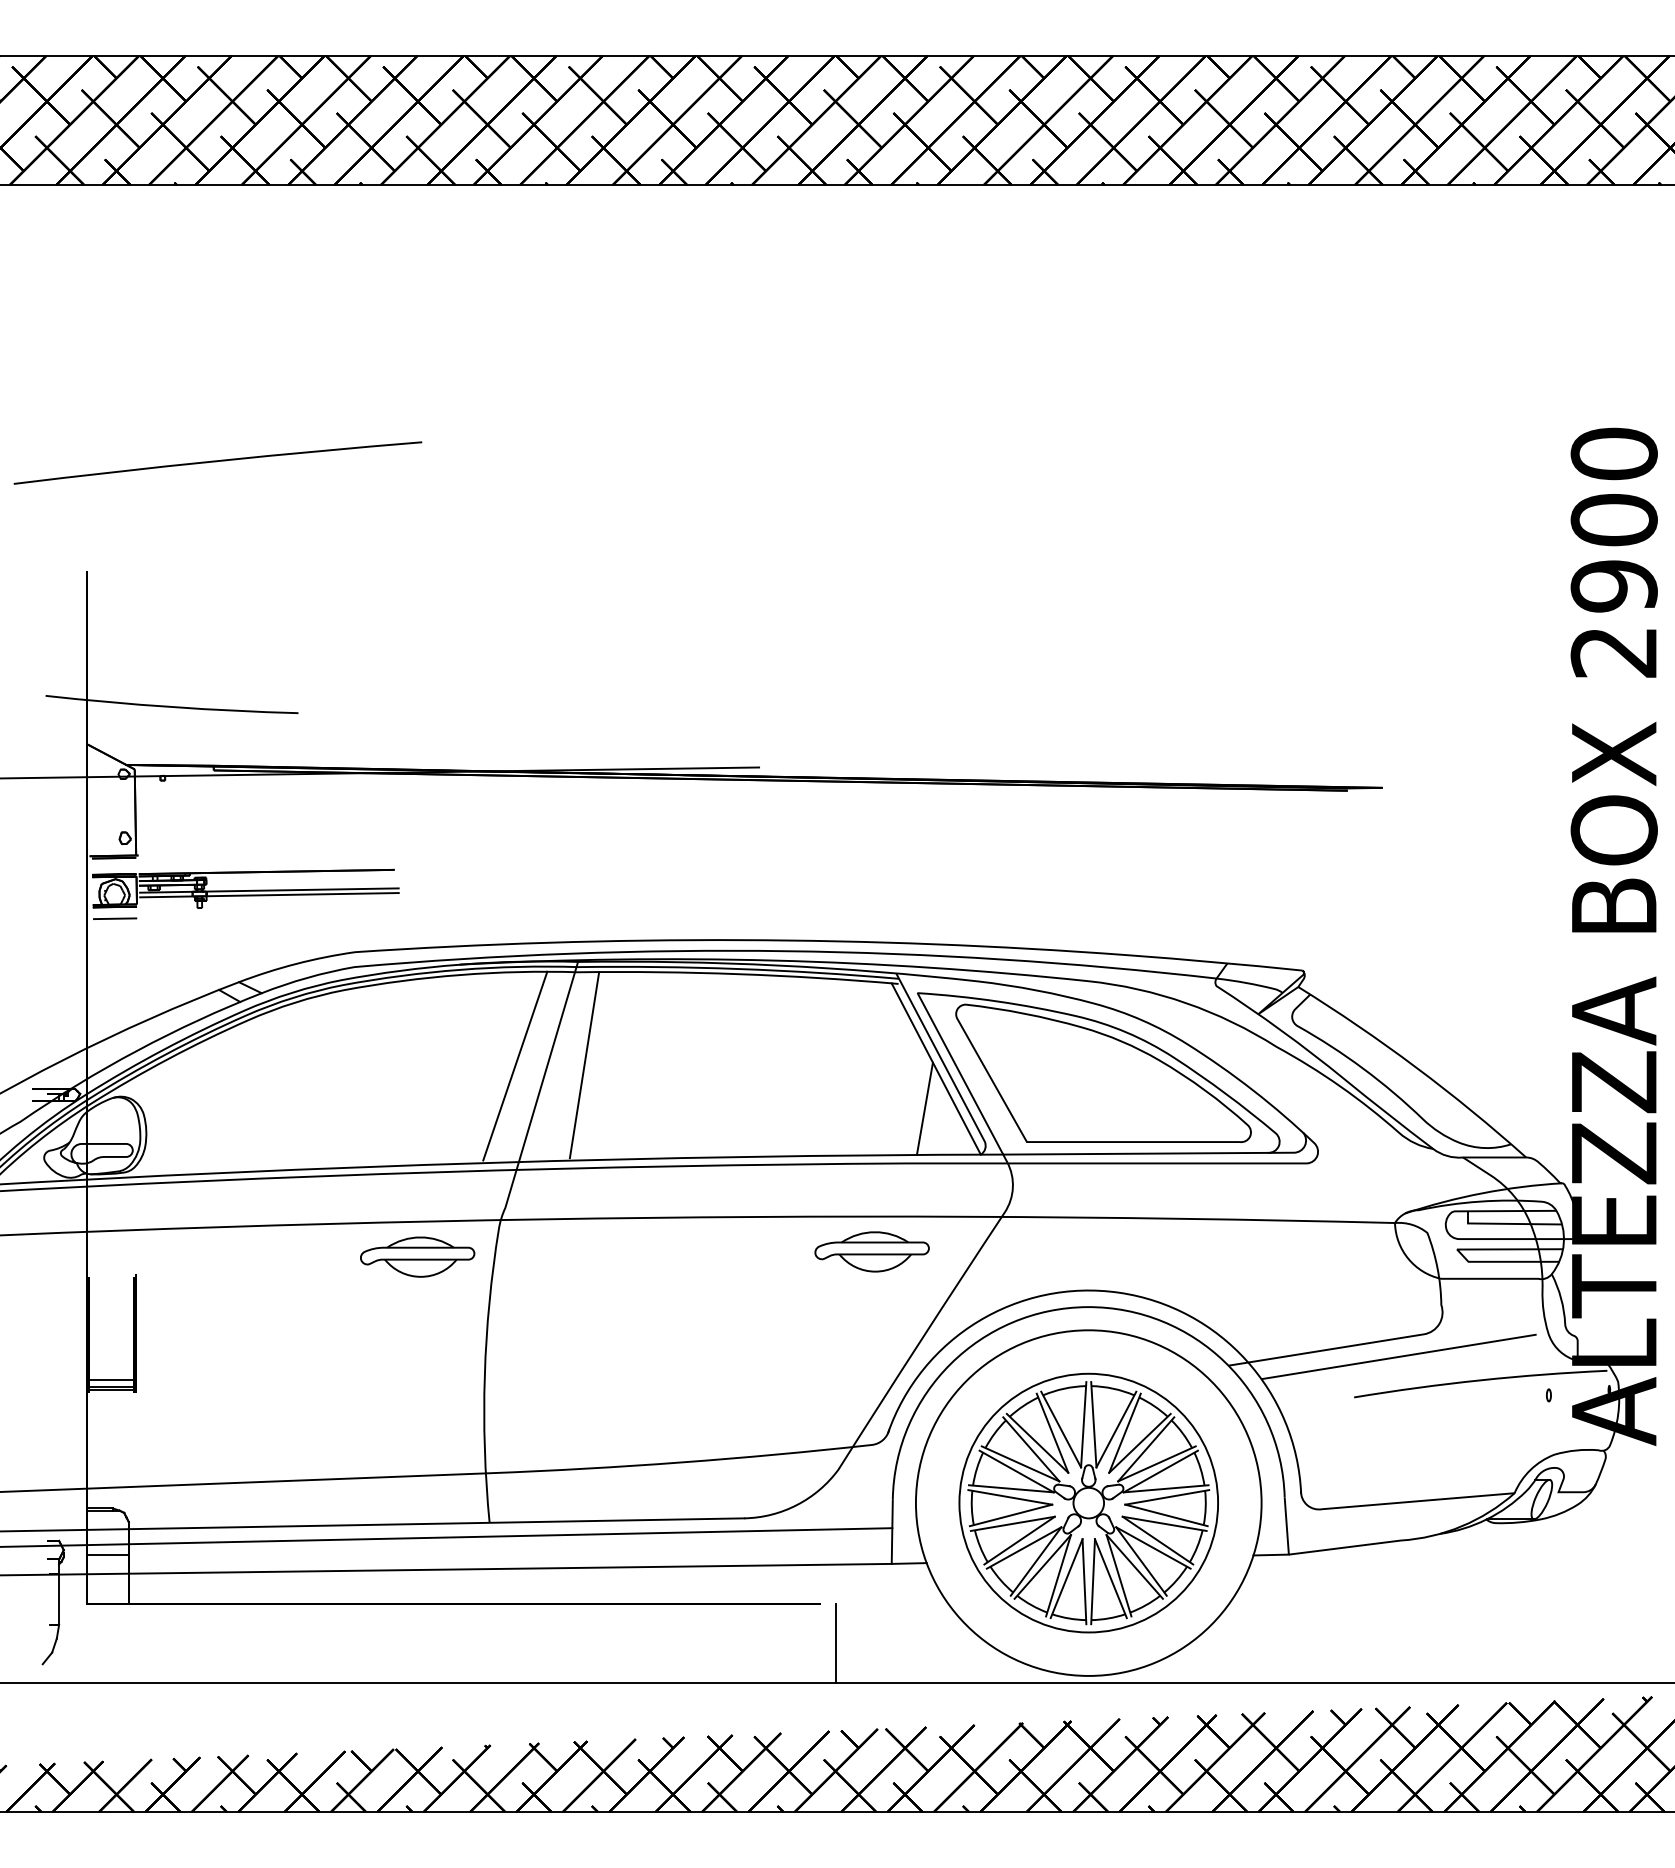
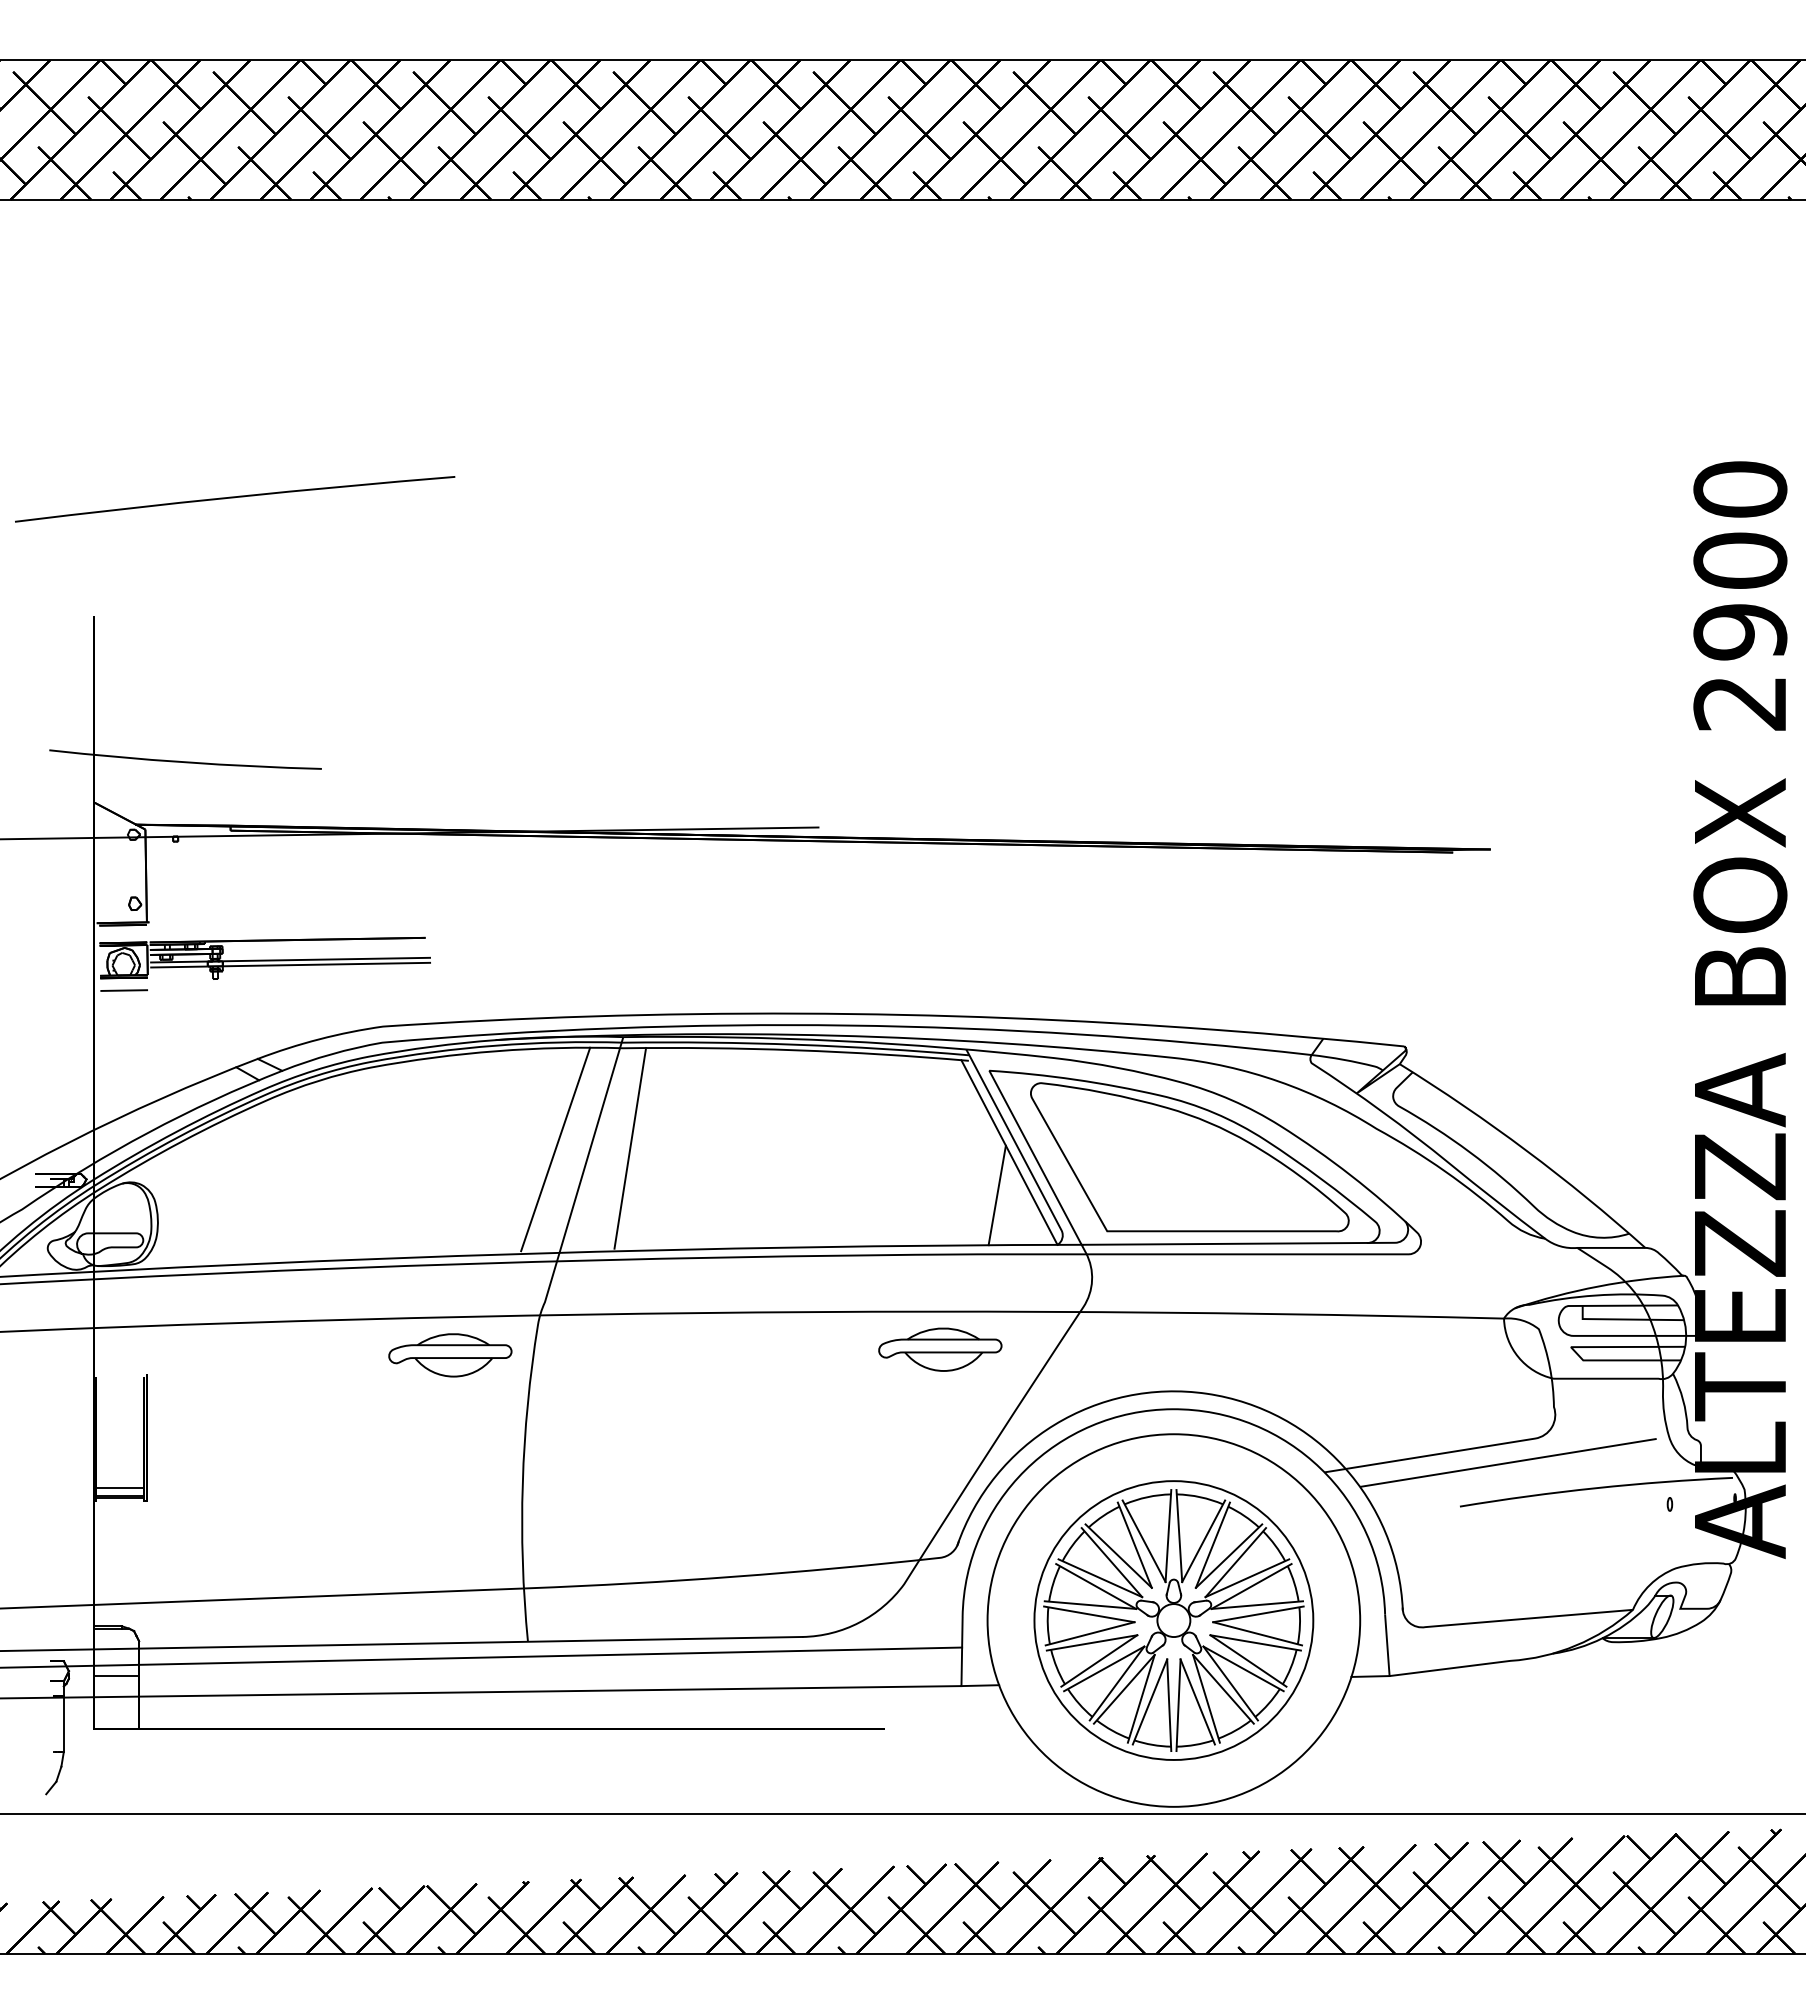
line: (836, 1643) -> (901, 1771), removed

